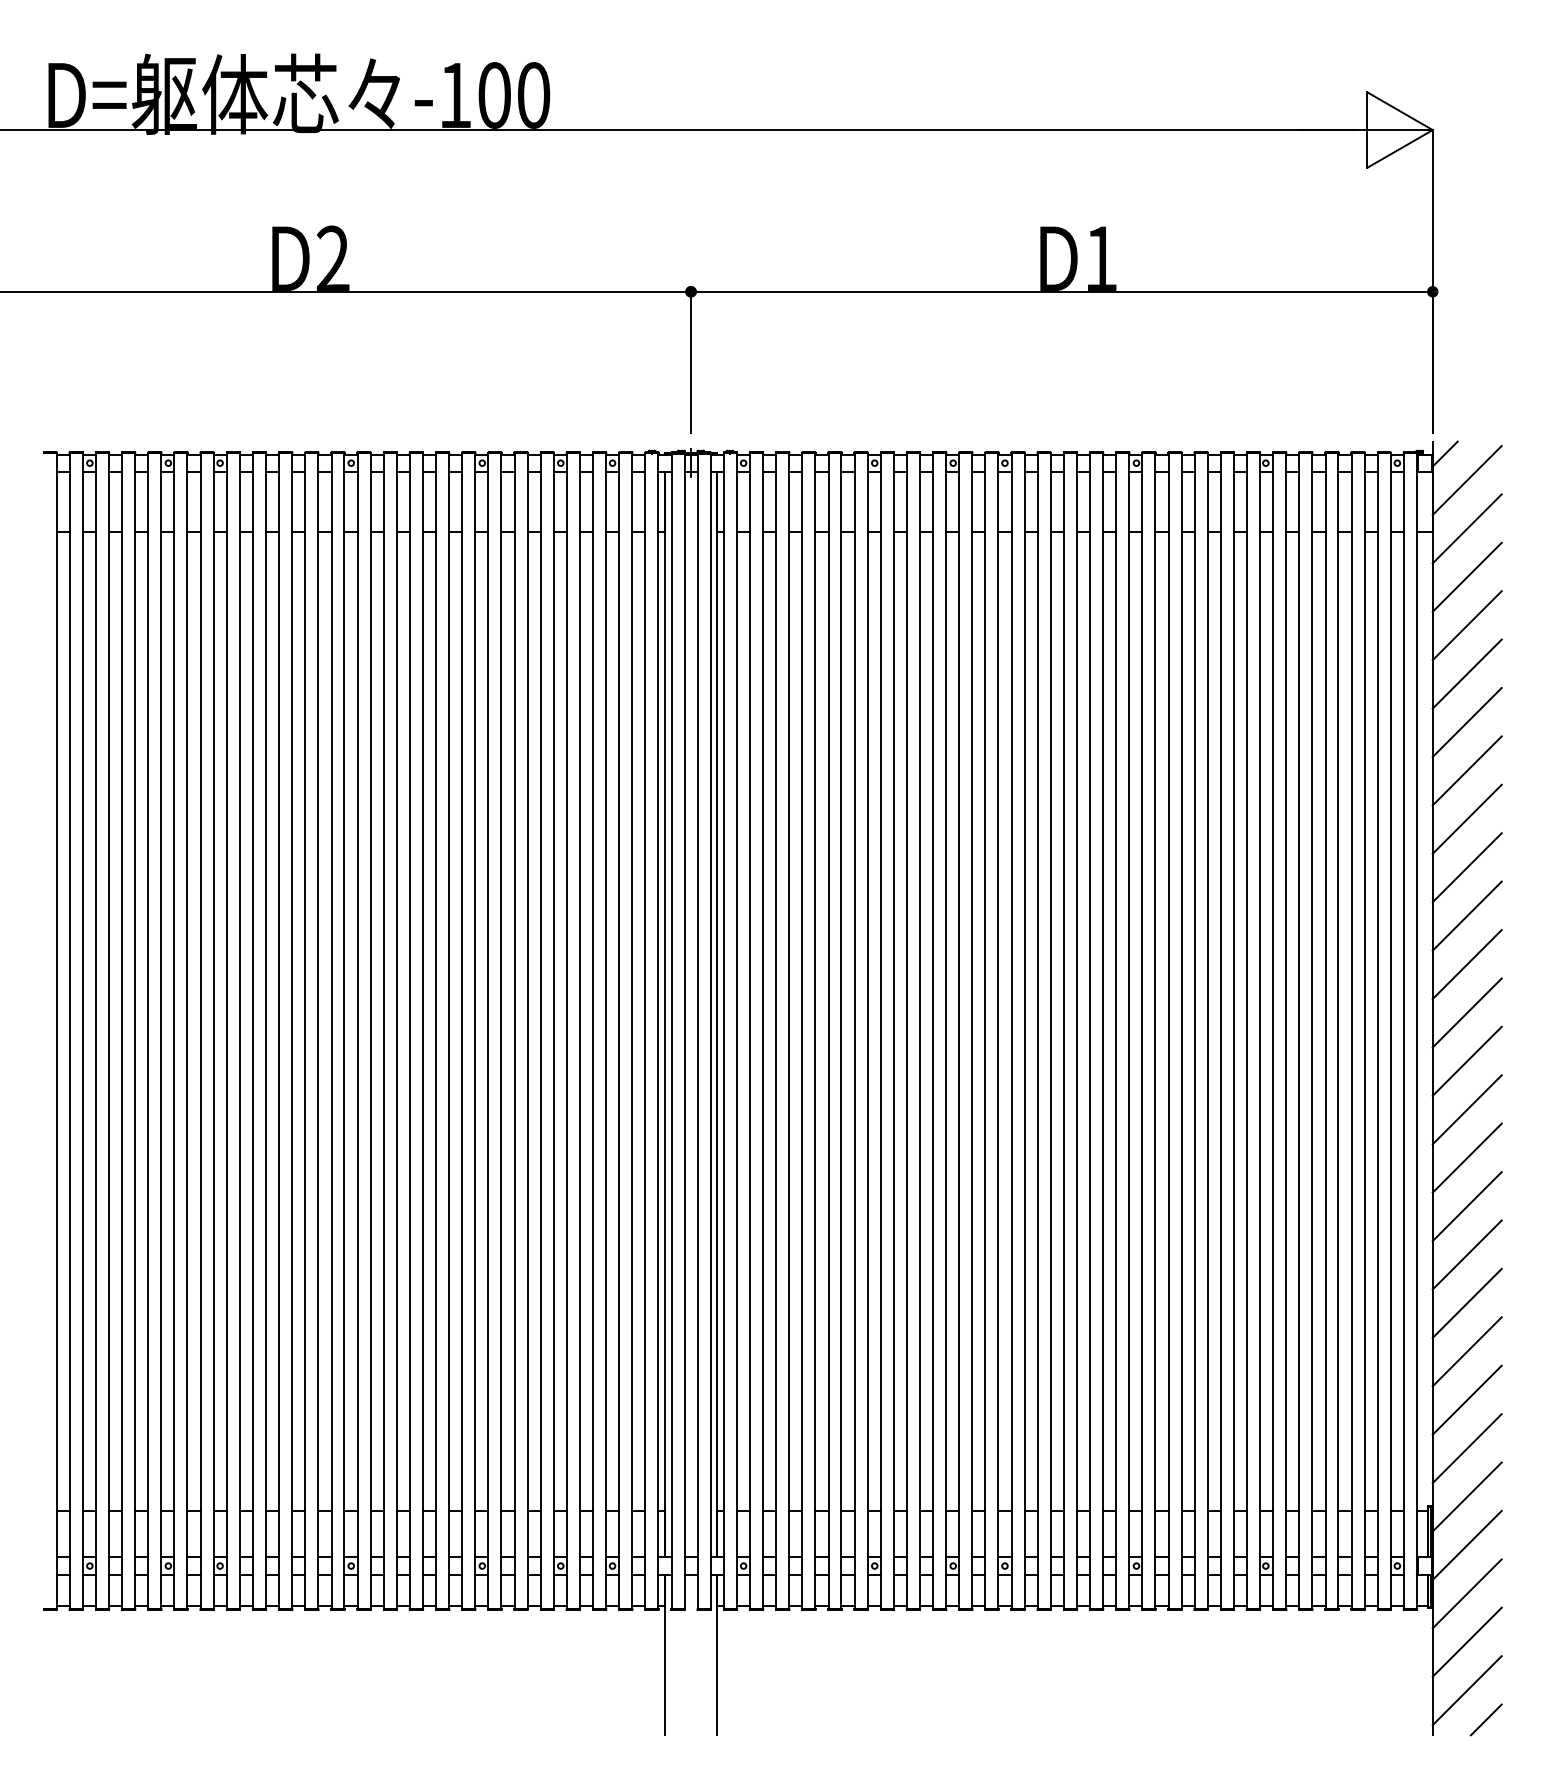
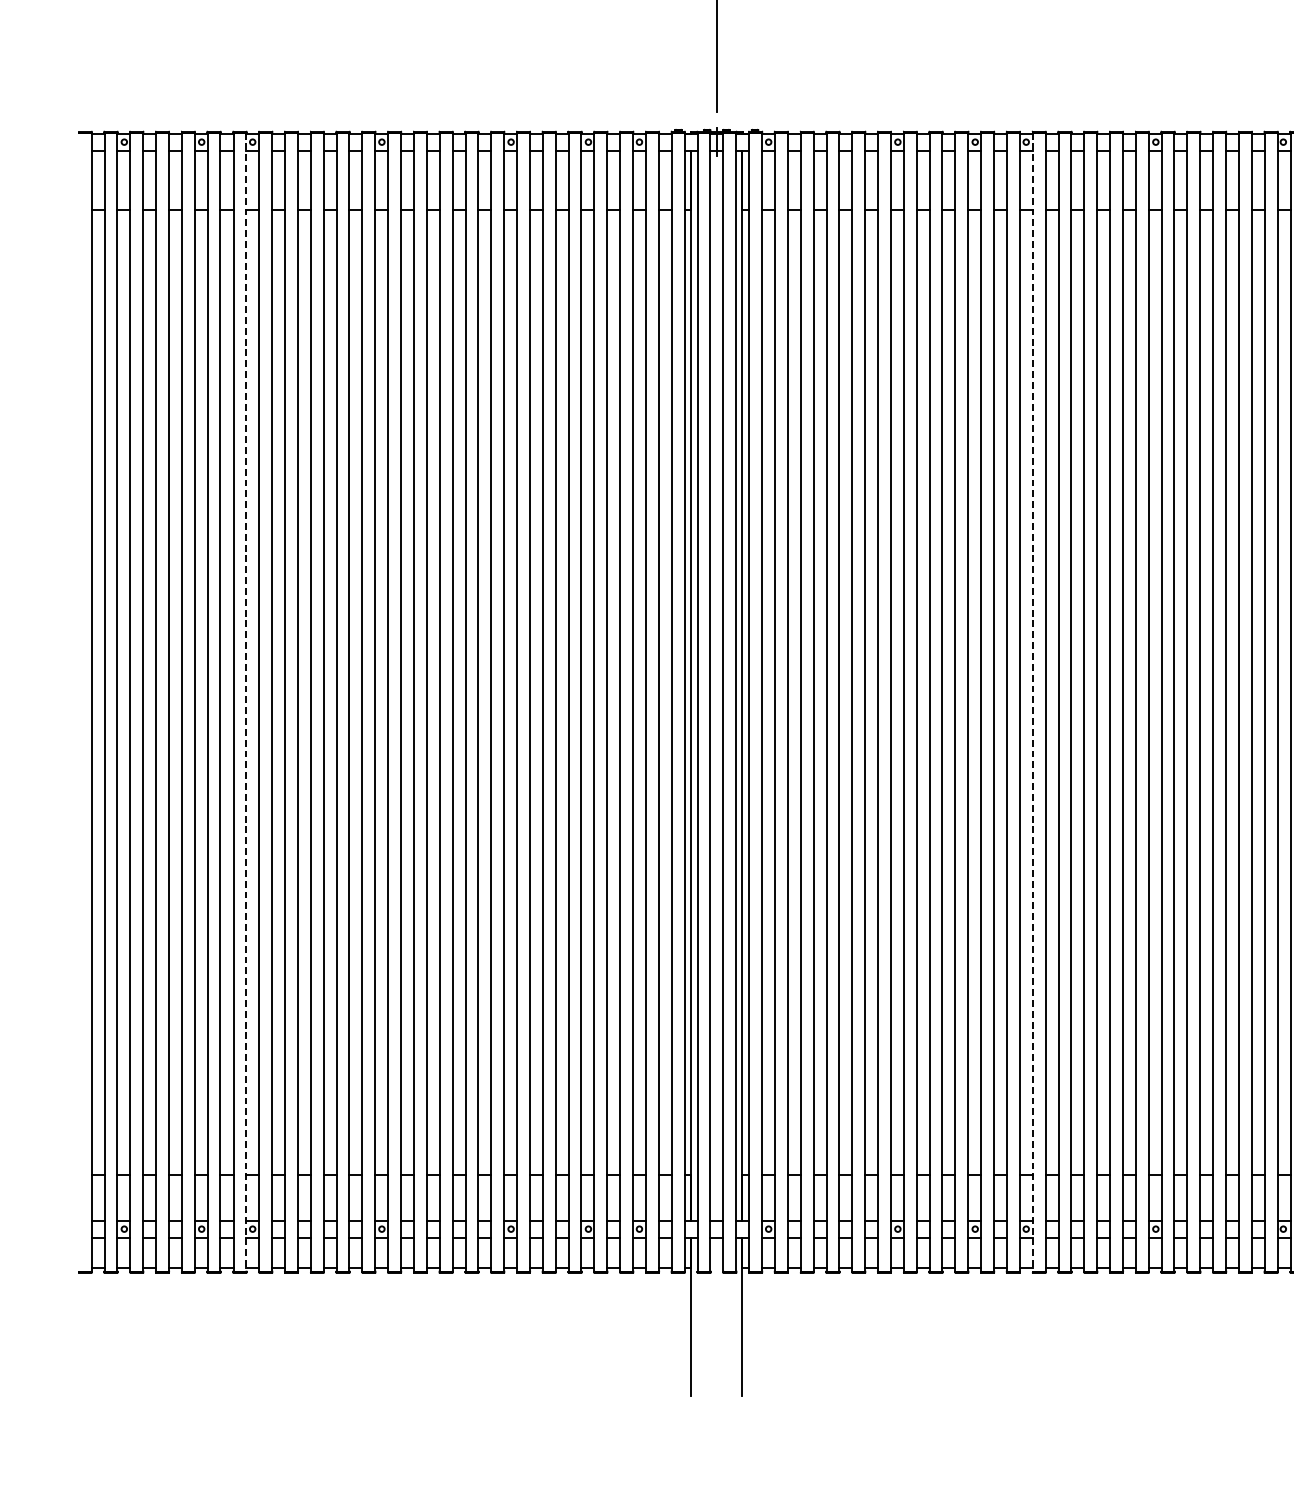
line: (213, 1031) -> (246, 702), solid -> dashed
line: (1011, 1031) -> (1032, 702), solid -> dashed

